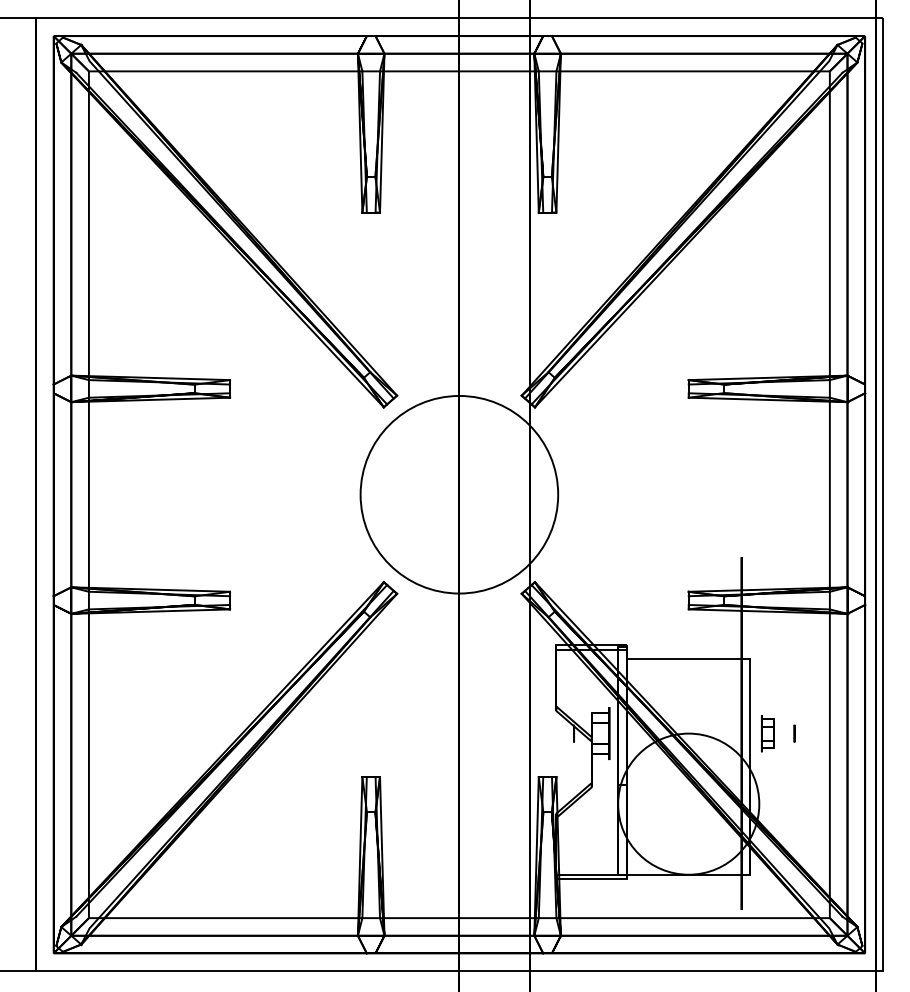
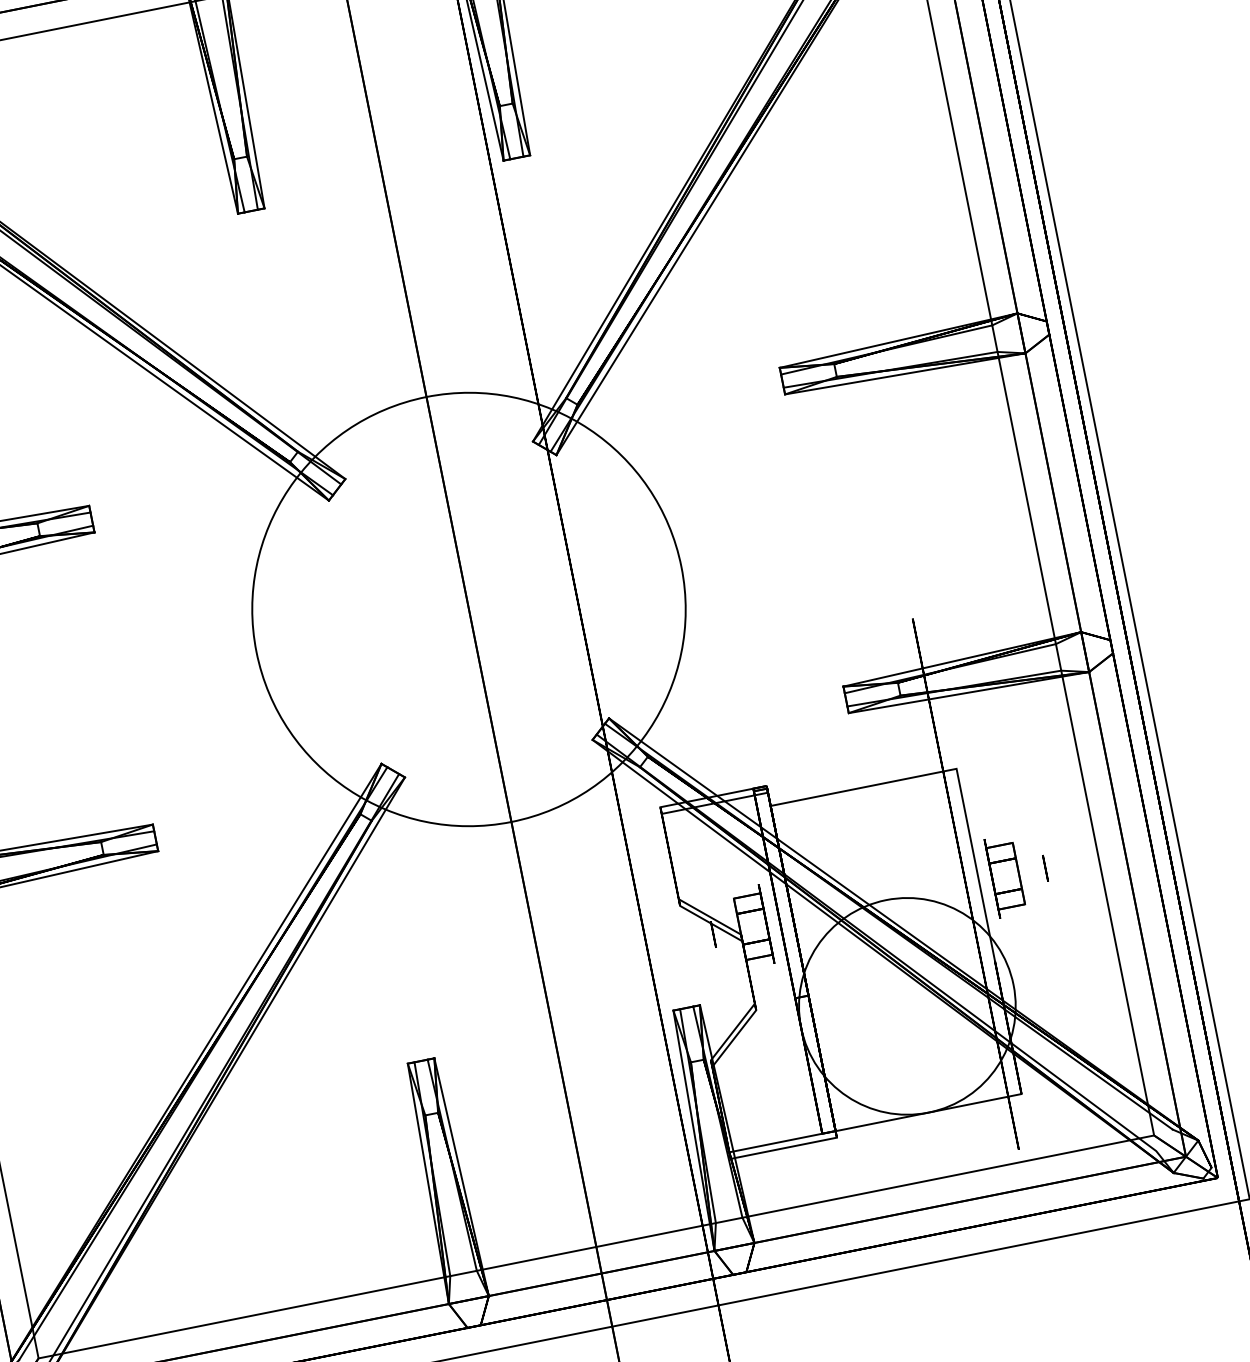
circle: (459, 494) -> (469, 609), size x1.43
part: (767, 733) -> (1004, 876), size x1.43

